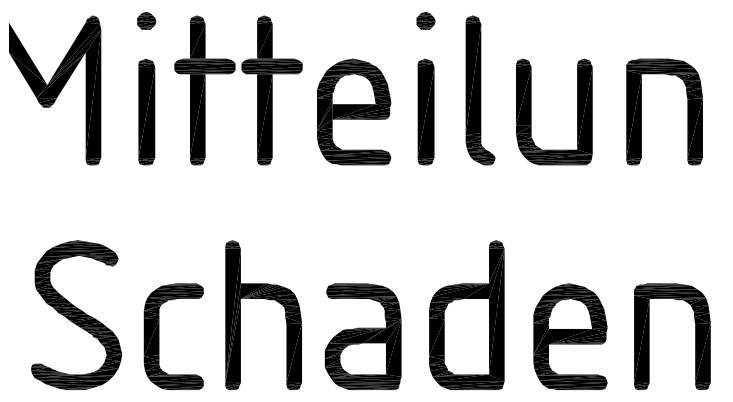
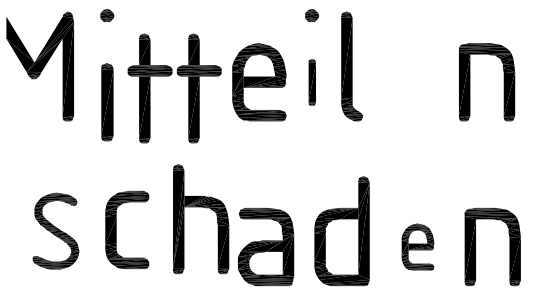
part: (231, 74) -> (169, 76), moved
part: (146, 112) -> (107, 102), moved
part: (426, 112) -> (312, 82), size x0.6
part: (531, 112) -> (389, 82), removed
part: (269, 300) -> (205, 208), moved
part: (75, 314) -> (55, 230), size x0.7
part: (159, 336) -> (116, 229), moved
part: (569, 336) -> (417, 246), size x0.6

